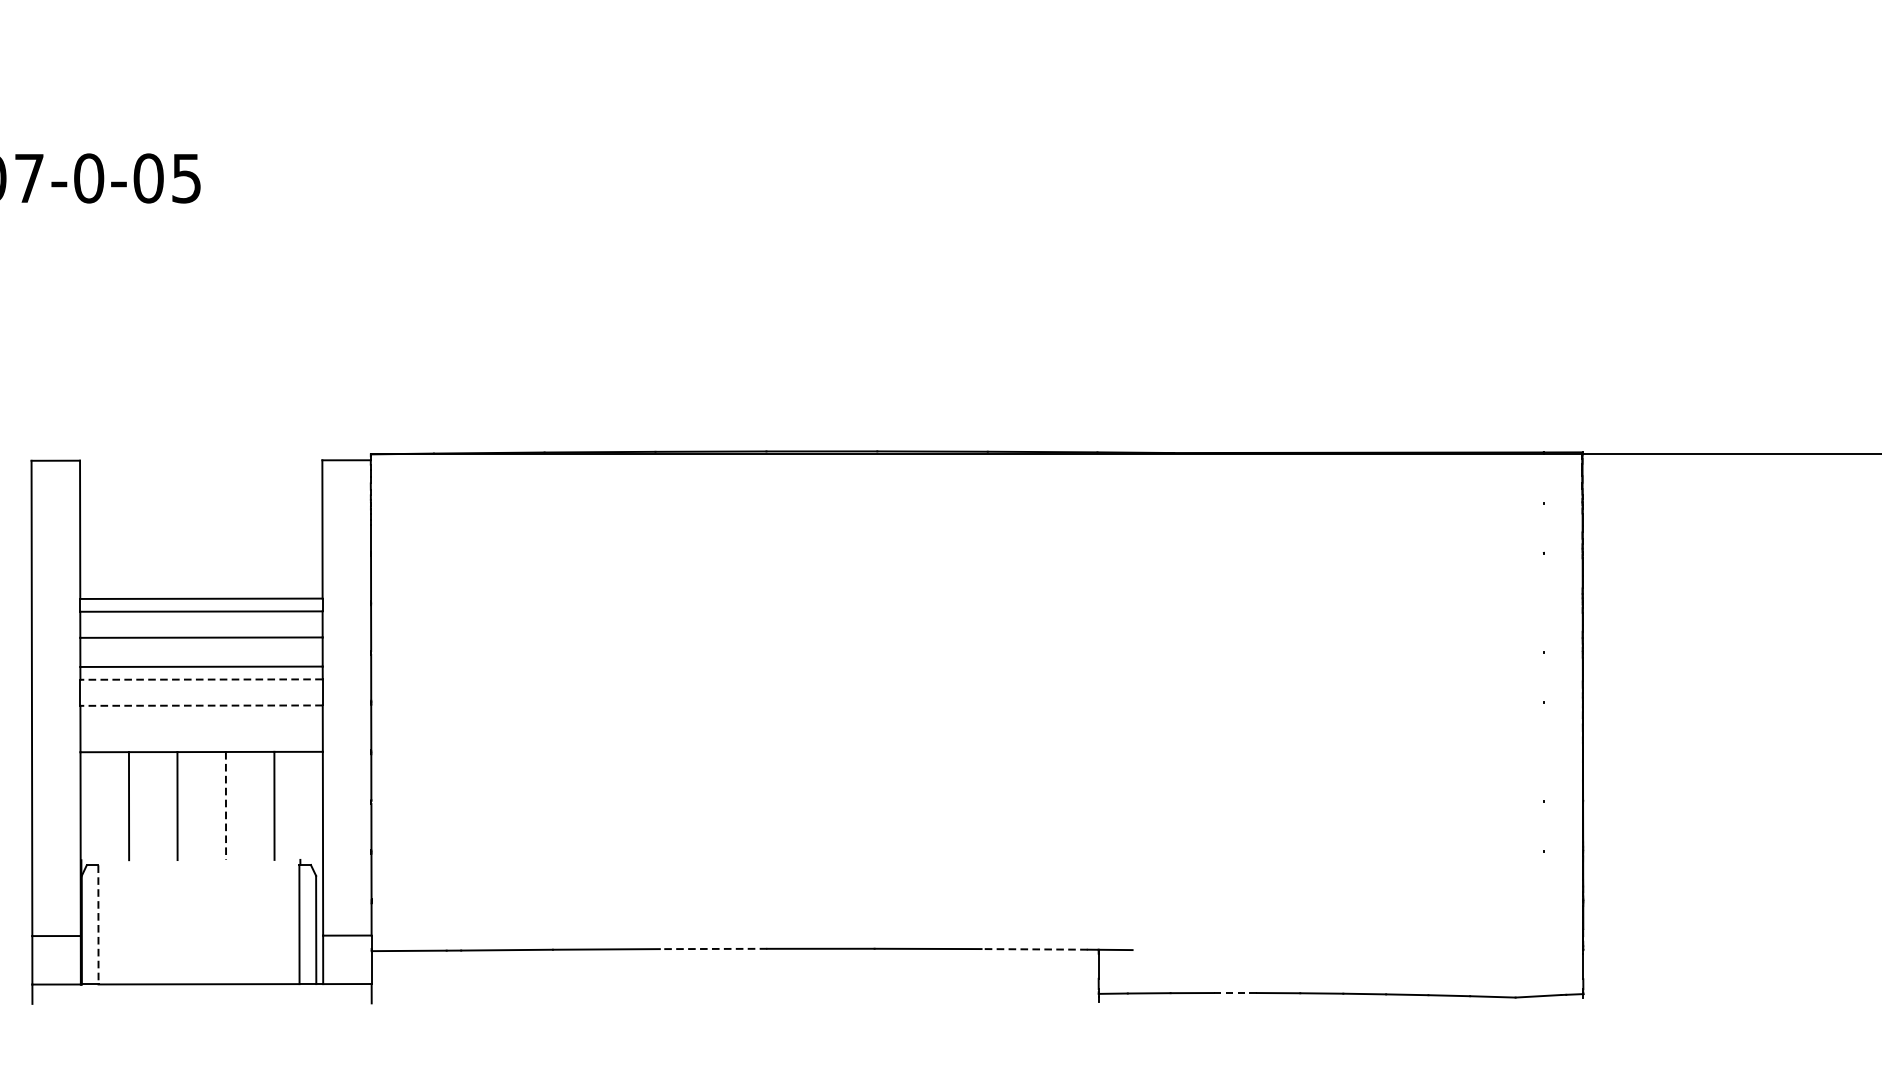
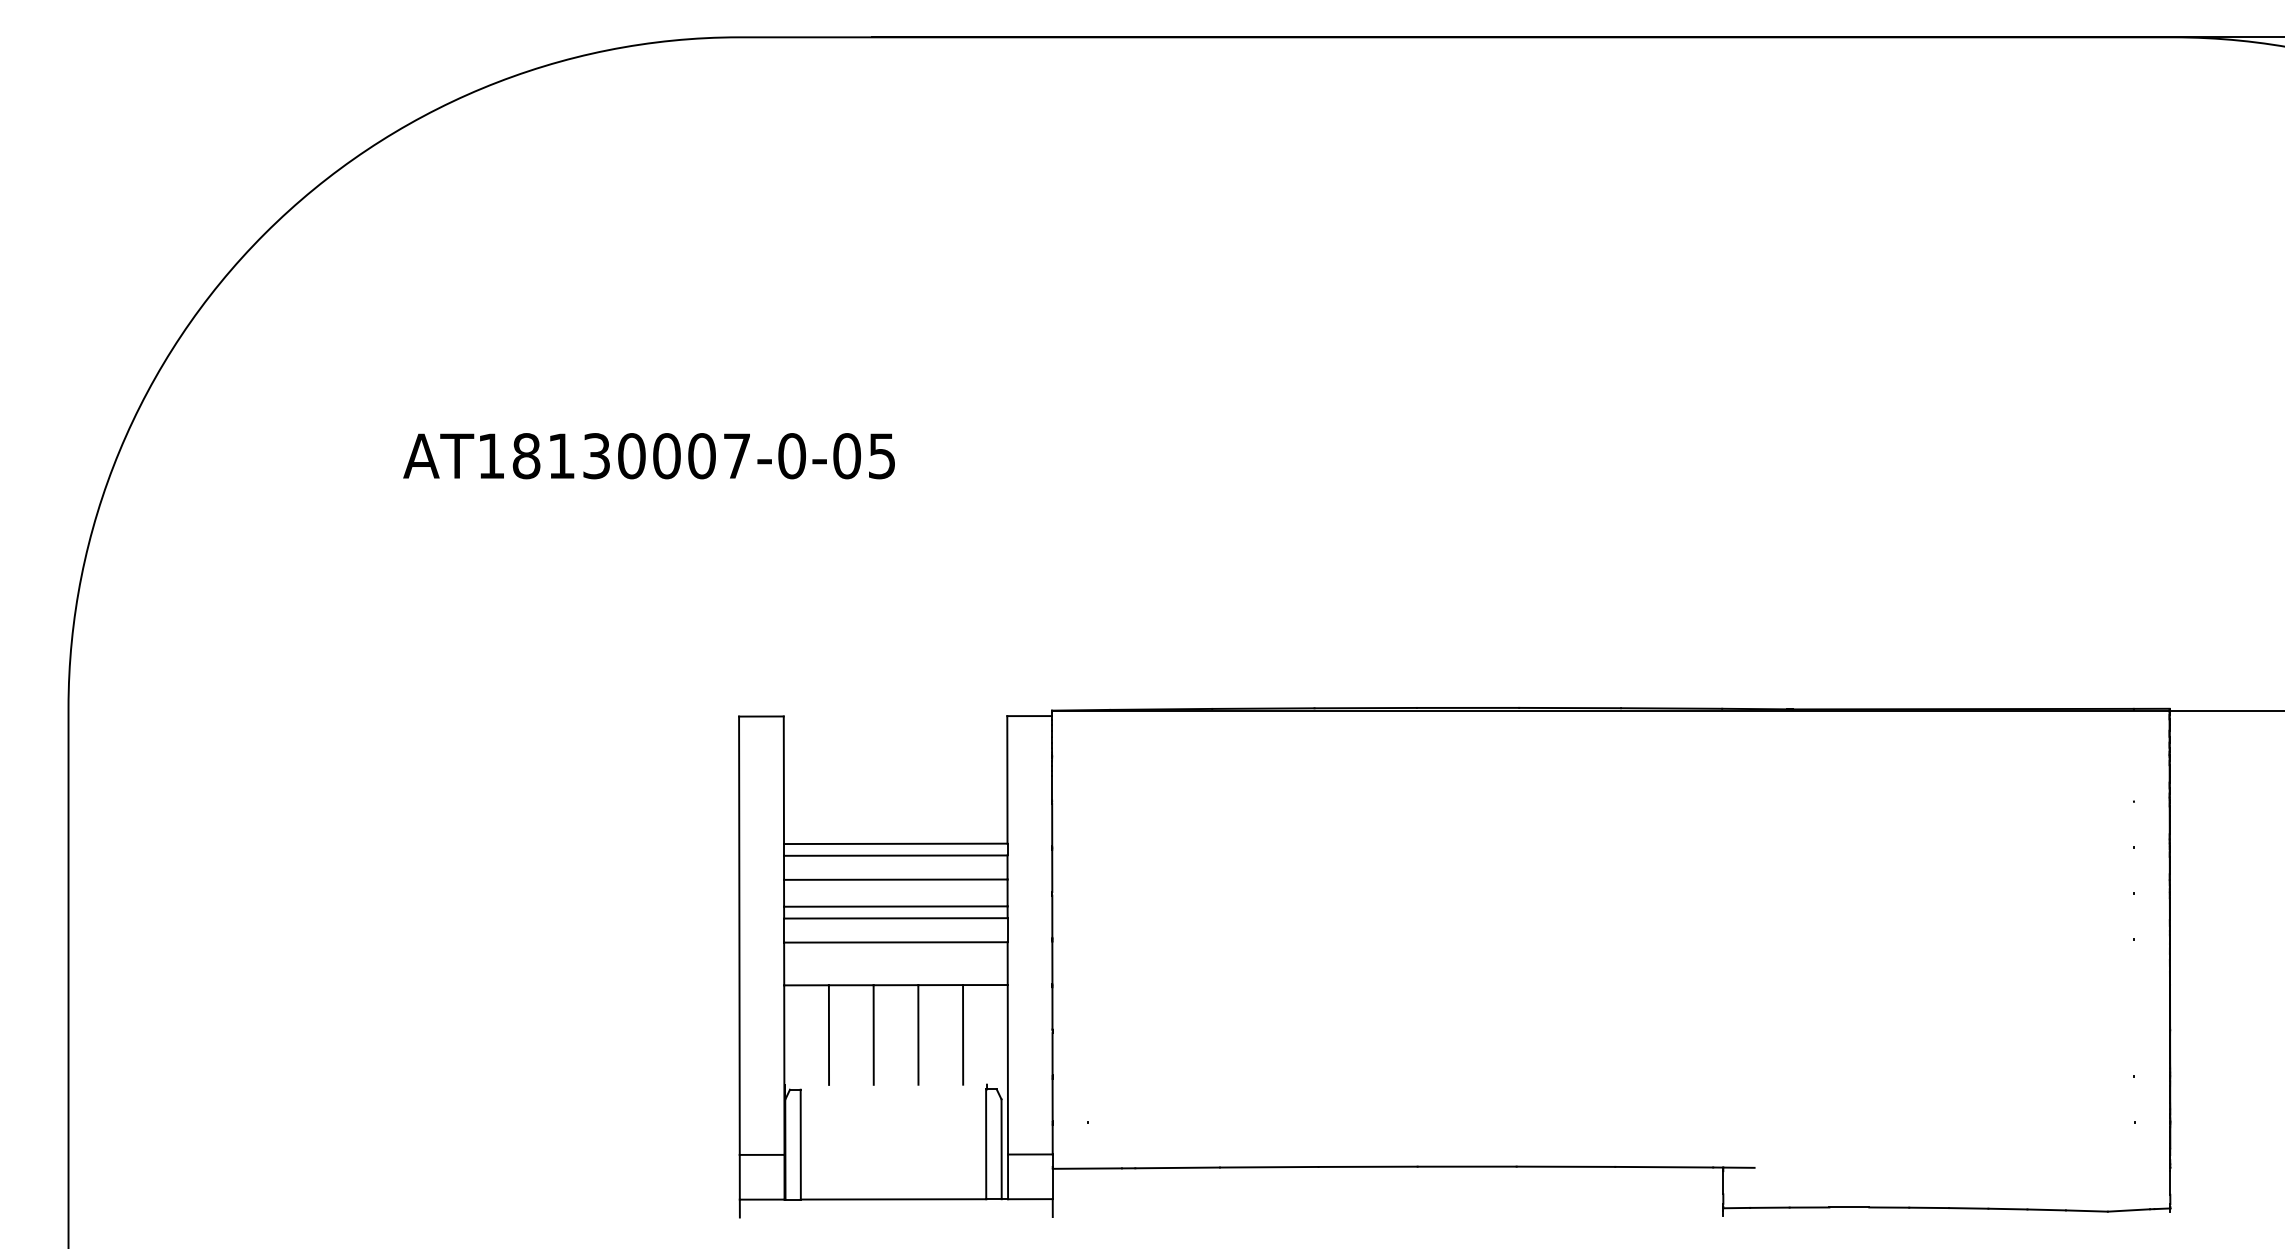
line: (201, 679) -> (895, 918), dashed -> solid
line: (201, 705) -> (895, 942), dashed -> solid
line: (226, 805) -> (918, 1034), dashed -> solid
line: (98, 924) -> (800, 1144), dashed -> solid
line: (713, 948) -> (1368, 1166), dashed -> solid
line: (1034, 949) -> (1664, 1167), dashed -> solid
line: (1235, 993) -> (1849, 1207), dashed -> solid

